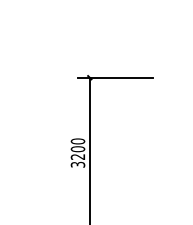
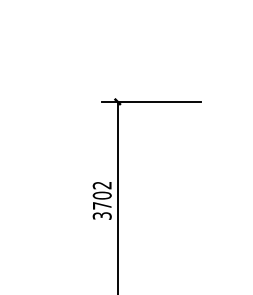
text: (77, 148) -> (101, 194), 3200 -> 3702

